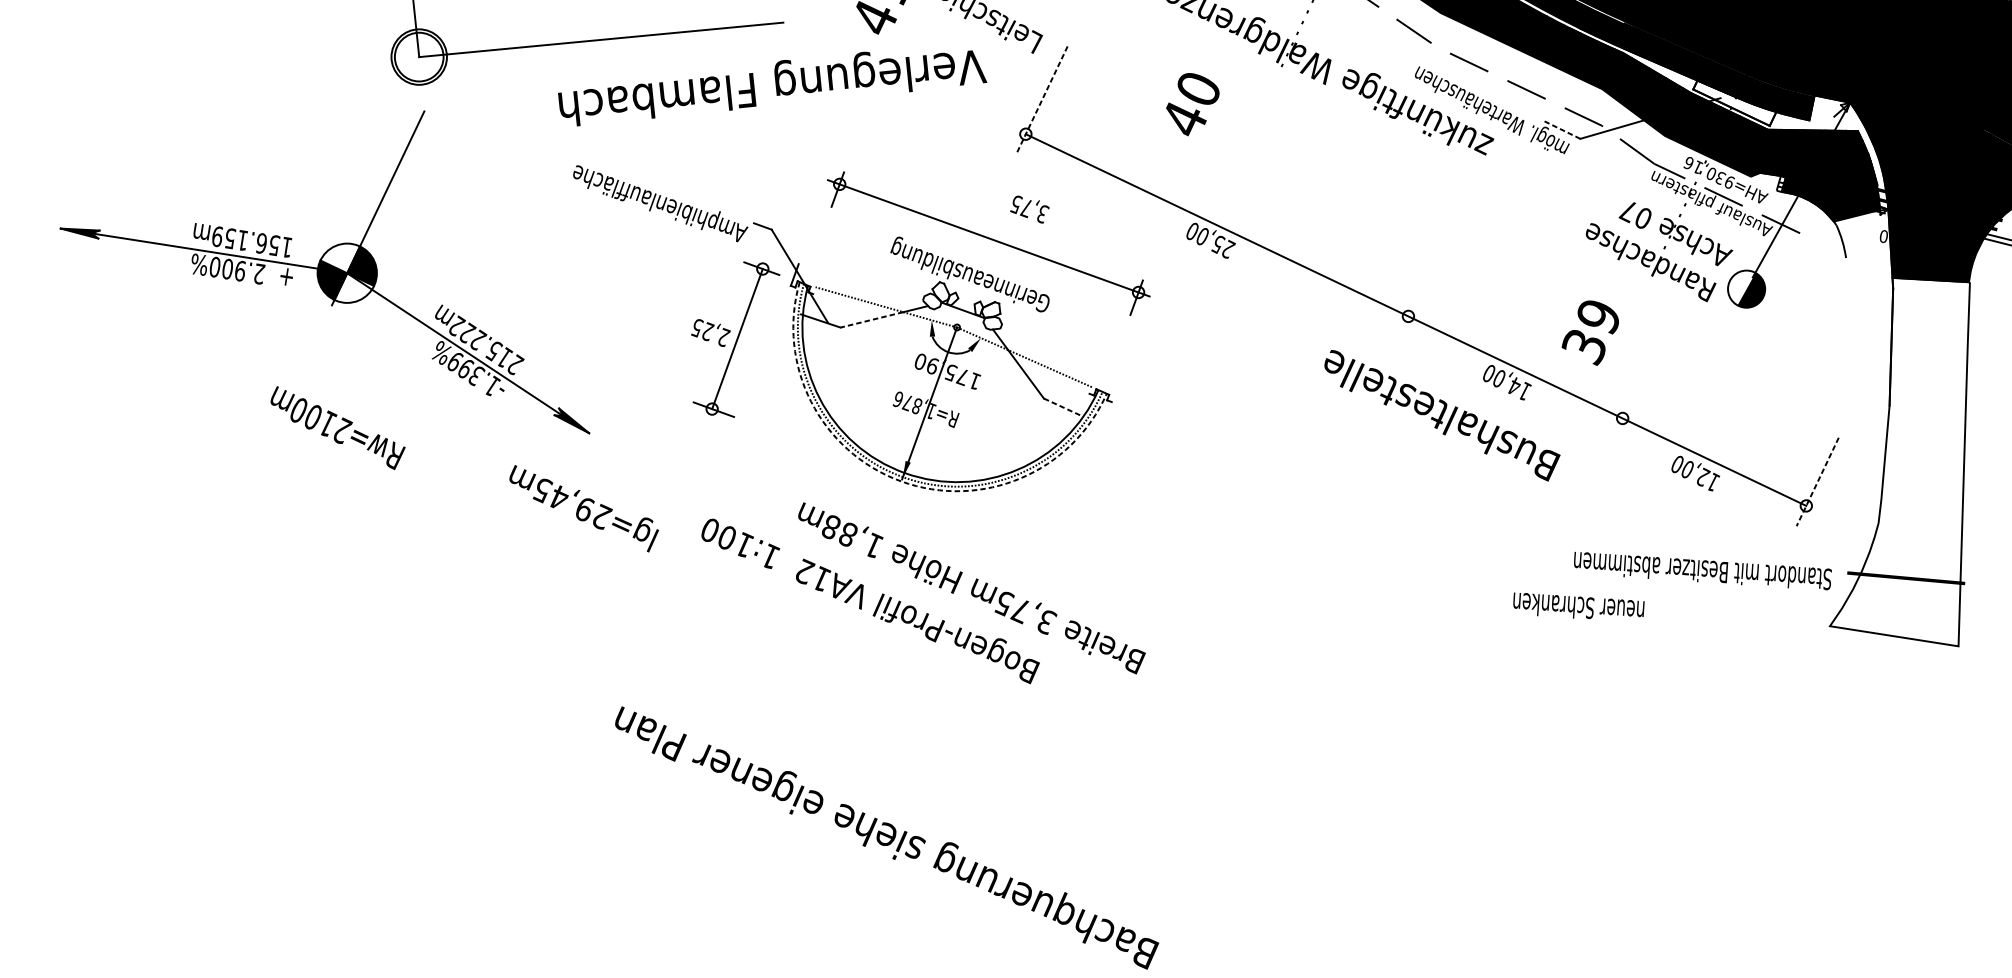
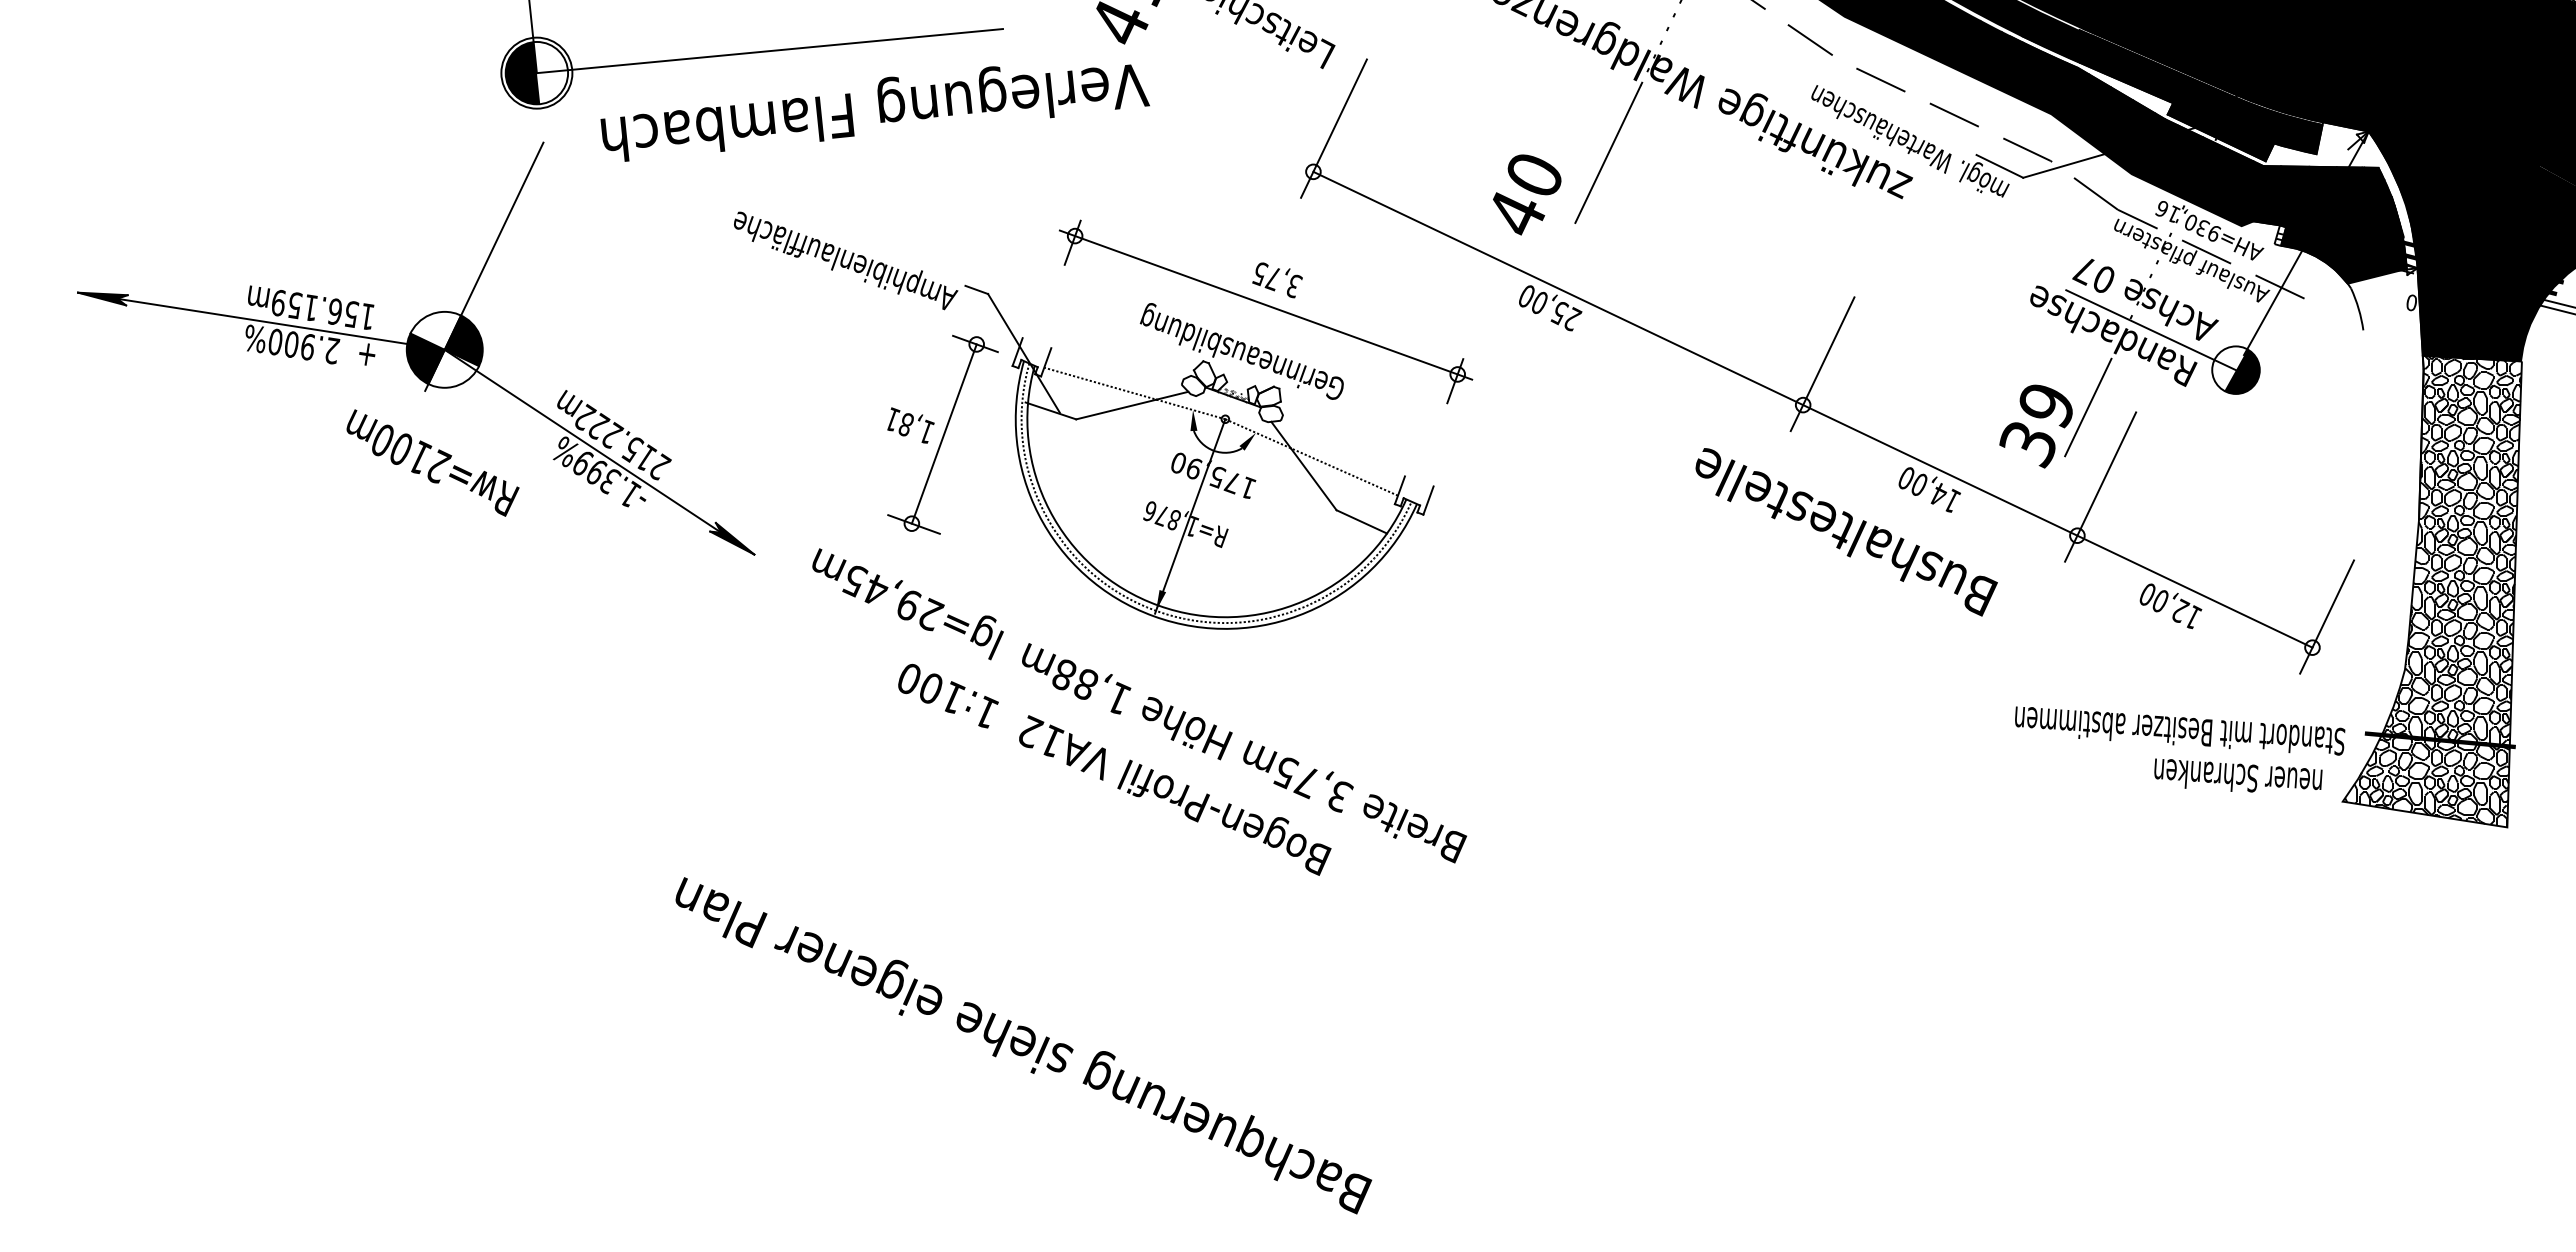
fill: (407, 57) -> (522, 73), added
text: (772, 87) -> (874, 112), moved
line: (1041, 100) -> (1333, 128), dashed -> solid
fill: (1734, 103) -> (2220, 132), added
text: (1193, 104) -> (1527, 194), moved
line: (1255, 119) -> (1607, 153), added
line: (1561, 130) -> (1999, 166), dashed -> solid
text: (1029, 209) -> (1277, 280), moved
line: (1680, 258) -> (2151, 330), added
line: (817, 283) -> (1046, 362), added
line: (1423, 284) -> (1822, 364), added
hatch: (962, 308) -> (1232, 394), added
line: (1631, 318) -> (2088, 407), added
line: (871, 319) -> (1115, 409), dashed -> solid
text: (710, 332) -> (909, 425), 2,25 -> 1,81
line: (1640, 380) -> (2100, 486), added
line: (1093, 383) -> (1399, 490), added
line: (1115, 390) -> (1428, 500), added
line: (1063, 407) -> (1361, 521), dashed -> solid
text: (337, 427) -> (432, 462), moved
hatch: (1900, 462) -> (2432, 591), added
arc: (900, 481) -> (1153, 616), dashed -> solid
line: (1818, 482) -> (2327, 617), dashed -> solid
text: (583, 508) -> (907, 604), moved
text: (1579, 605) -> (2238, 775), moved
text: (886, 837) -> (1023, 1045), moved

